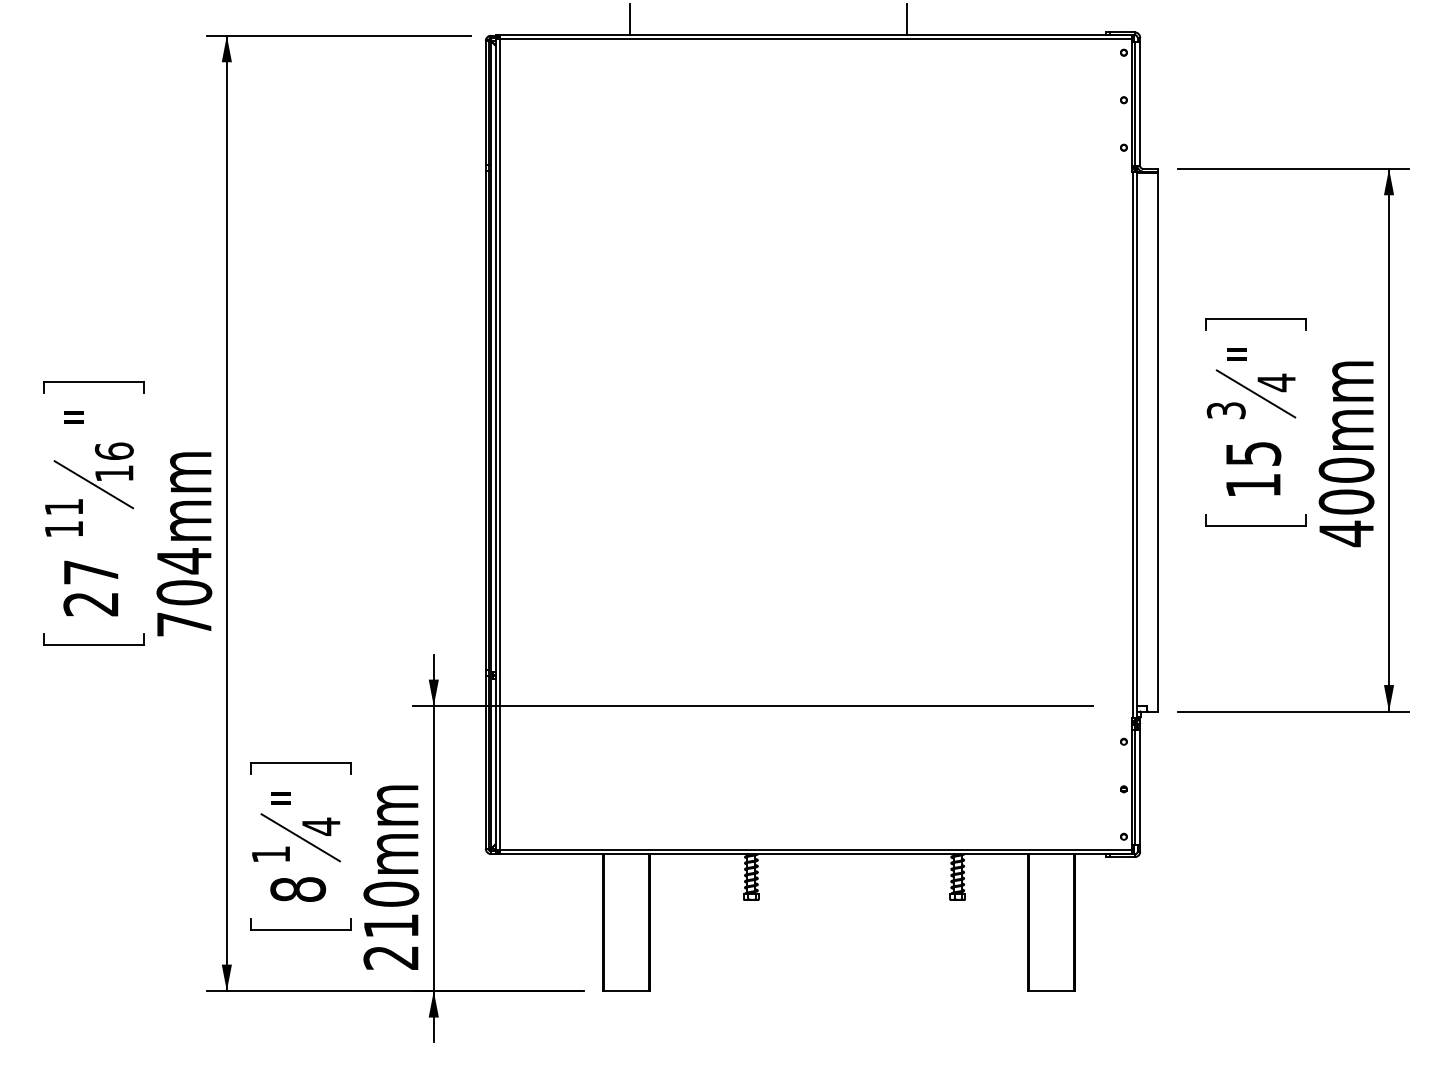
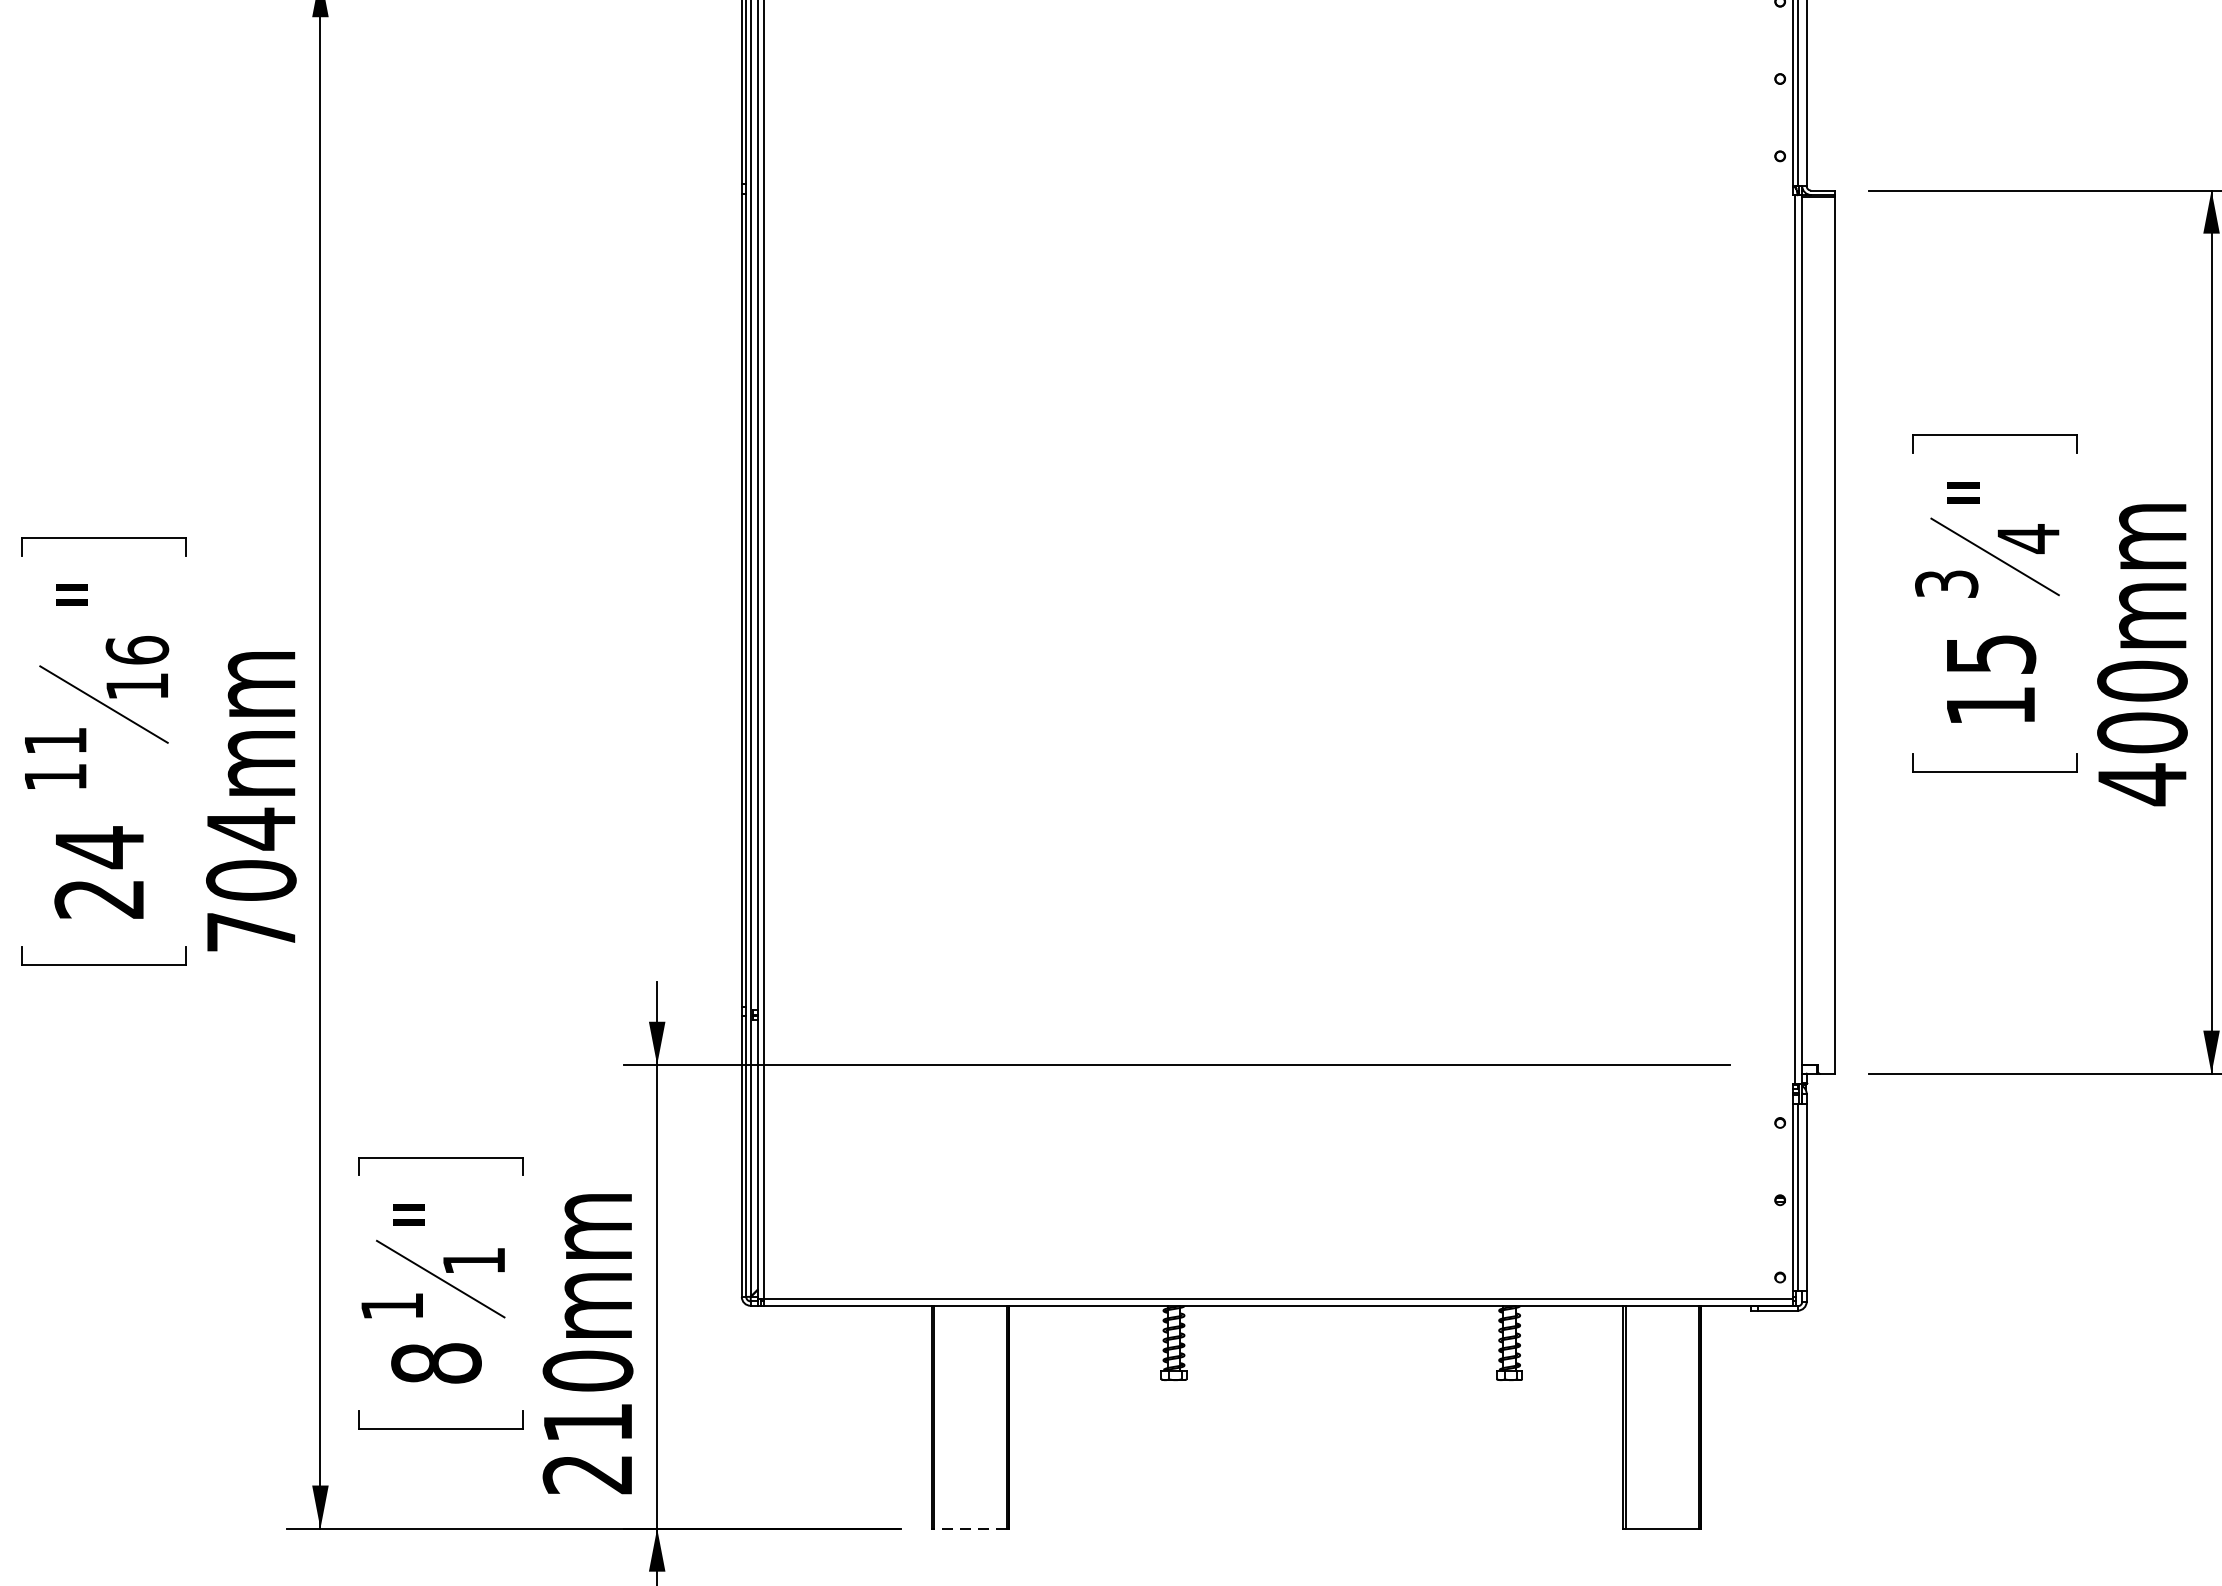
text: (91, 572) -> (100, 847), 27 -> 24
text: (321, 826) -> (474, 1260), 4 -> 1
line: (625, 991) -> (969, 1529), solid -> dashed

